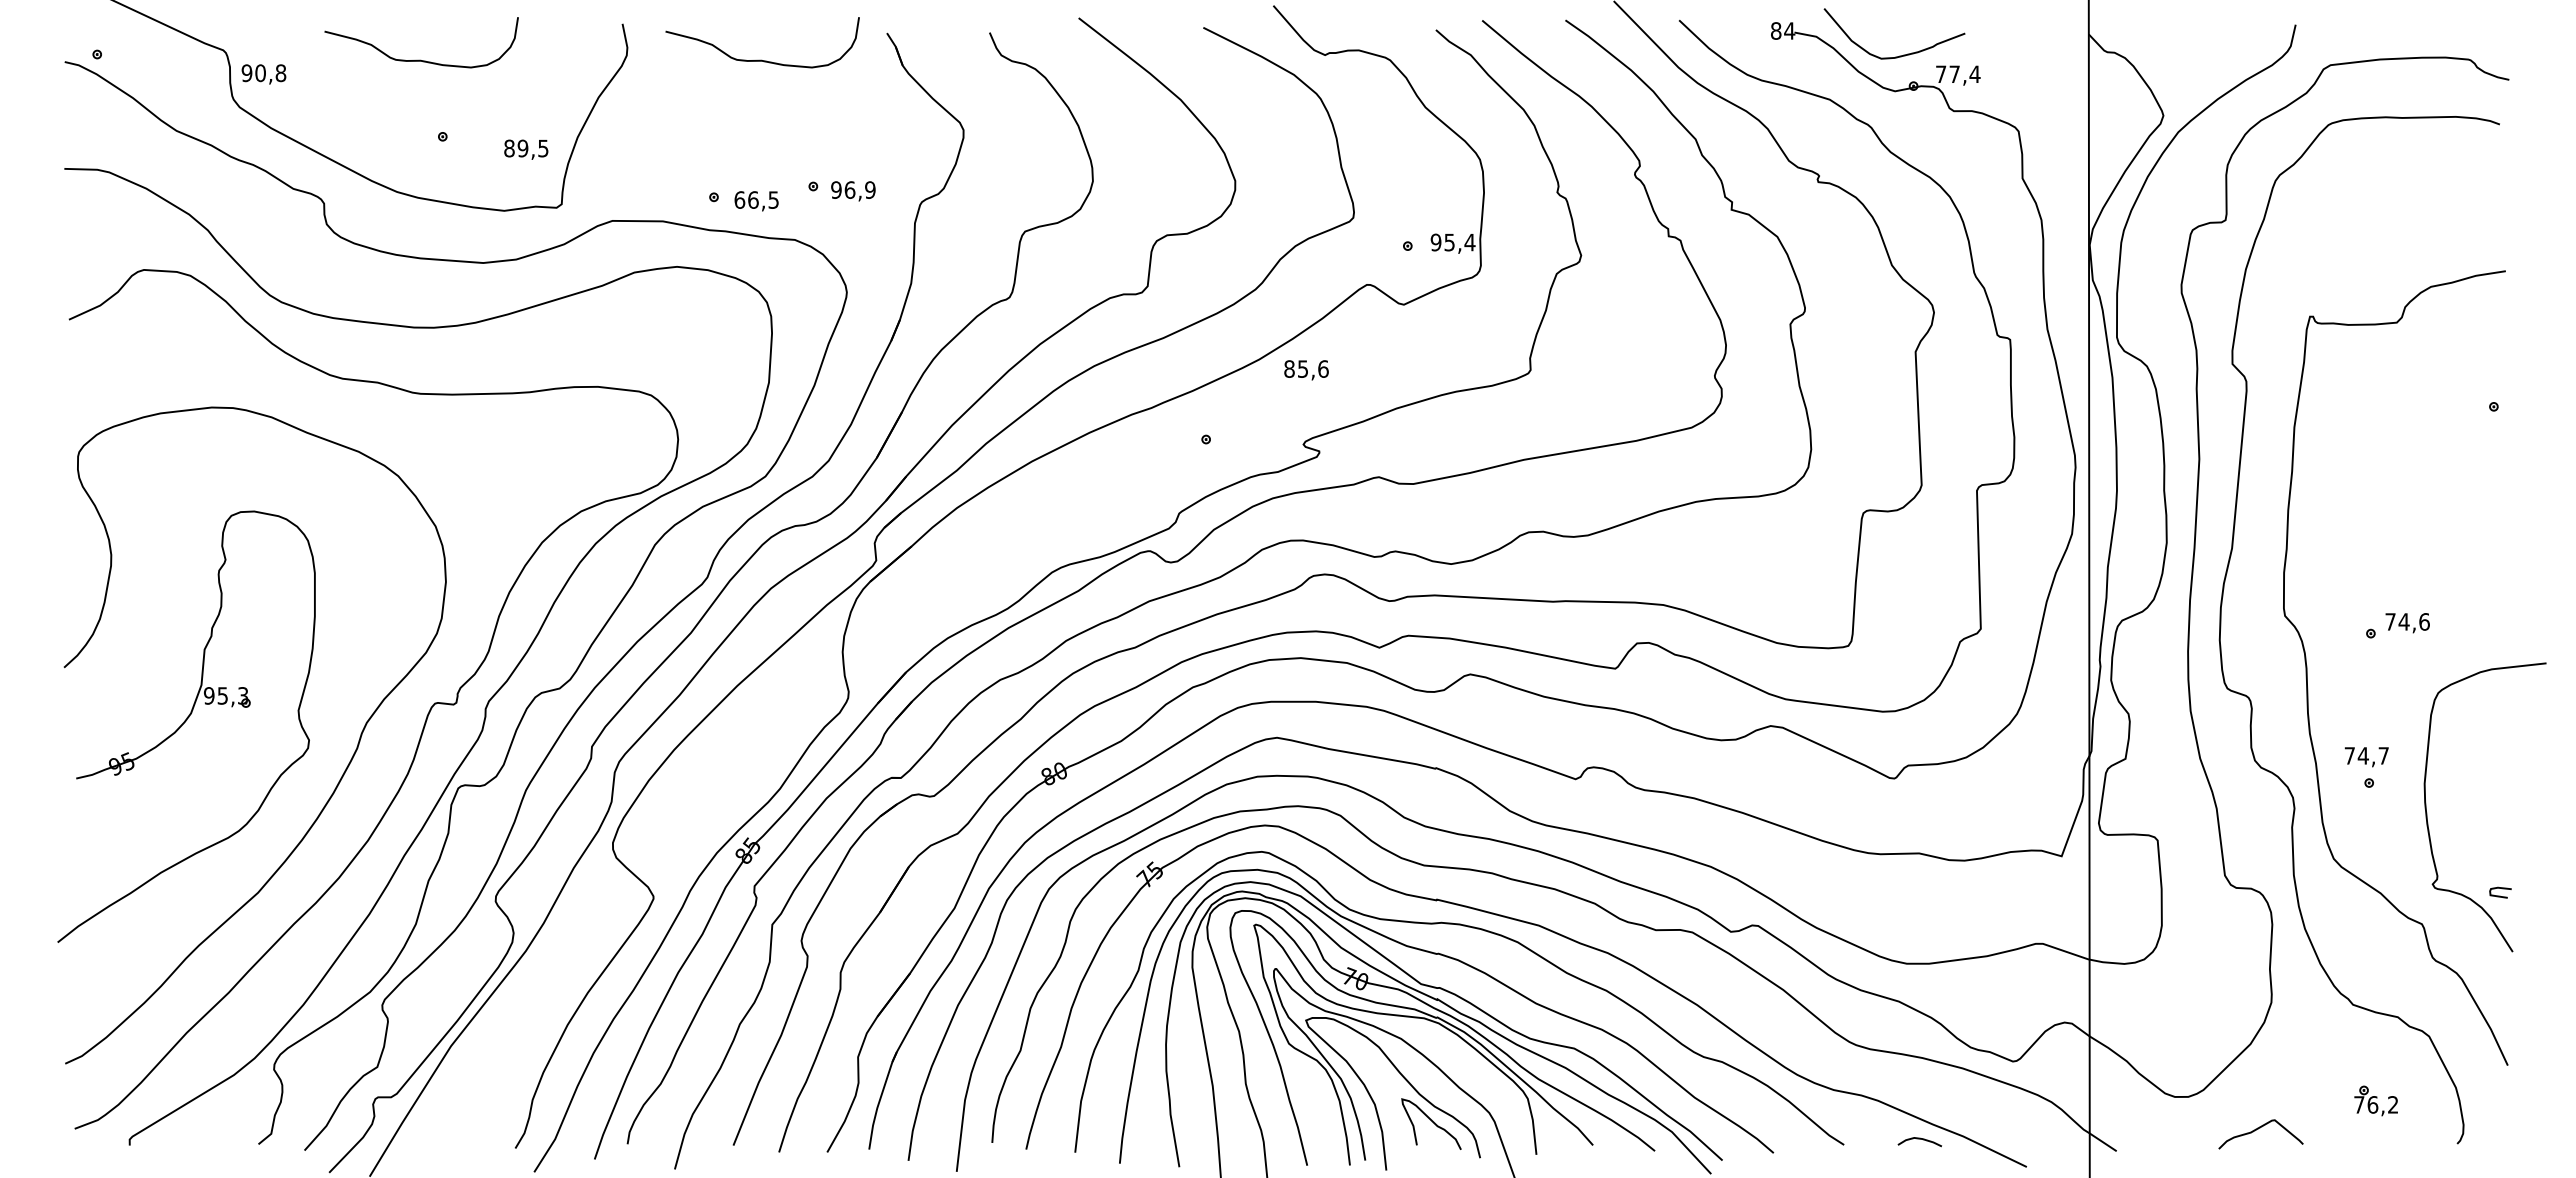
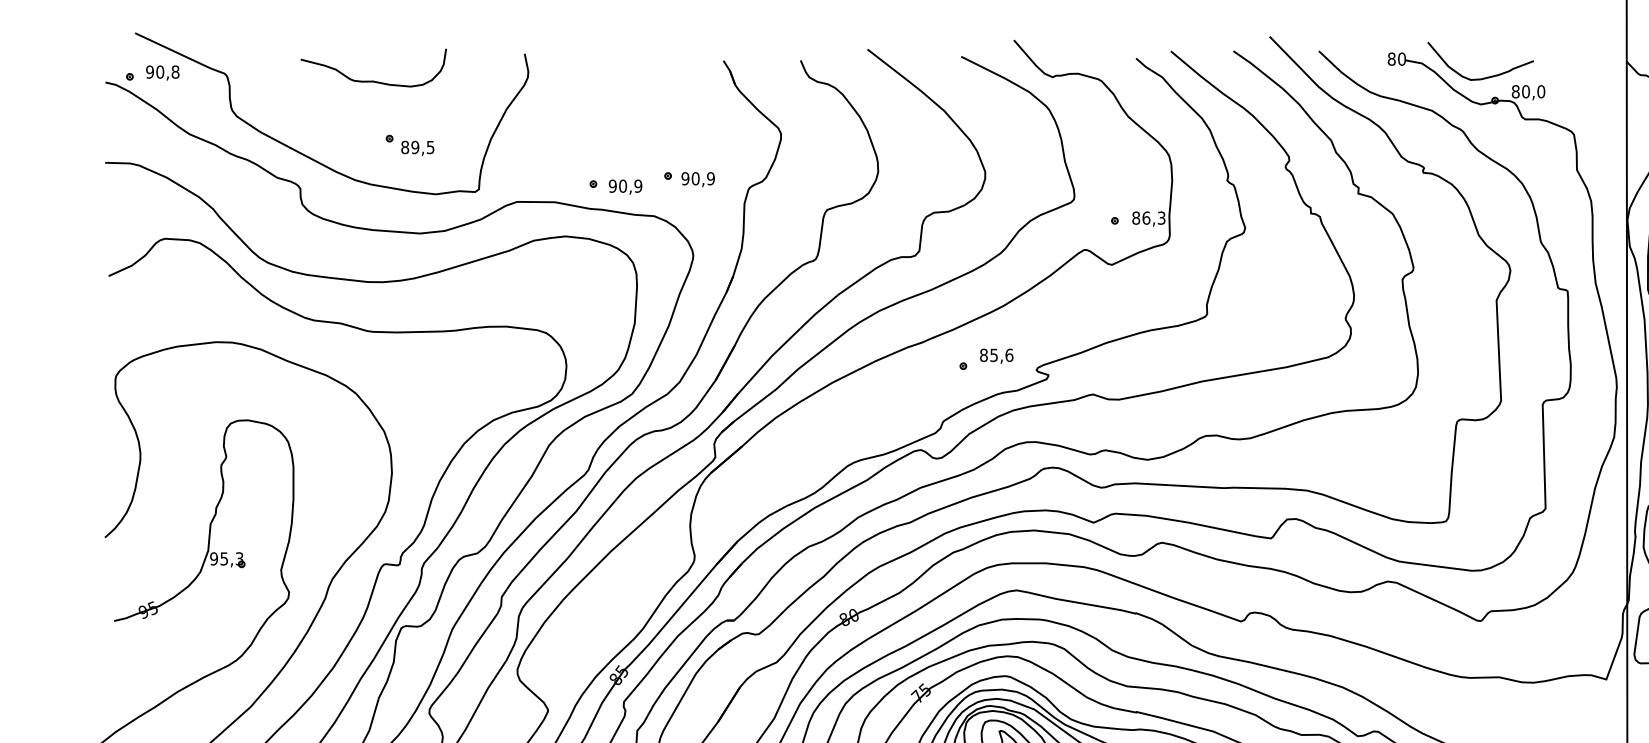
text: (1789, 30) -> (1401, 58), 84 -> 80
curve: (761, 59) -> (629, 80), removed
text: (263, 74) -> (162, 73), moved
text: (1957, 74) -> (1528, 91), 77,4 -> 80,0
text: (526, 149) -> (417, 148), moved
text: (849, 189) -> (695, 178), 96,9 -> 90,9
text: (756, 199) -> (625, 185), 66,5 -> 90,9
text: (1452, 242) -> (1148, 218), 95,4 -> 86,3
text: (1306, 370) -> (996, 356), moved

